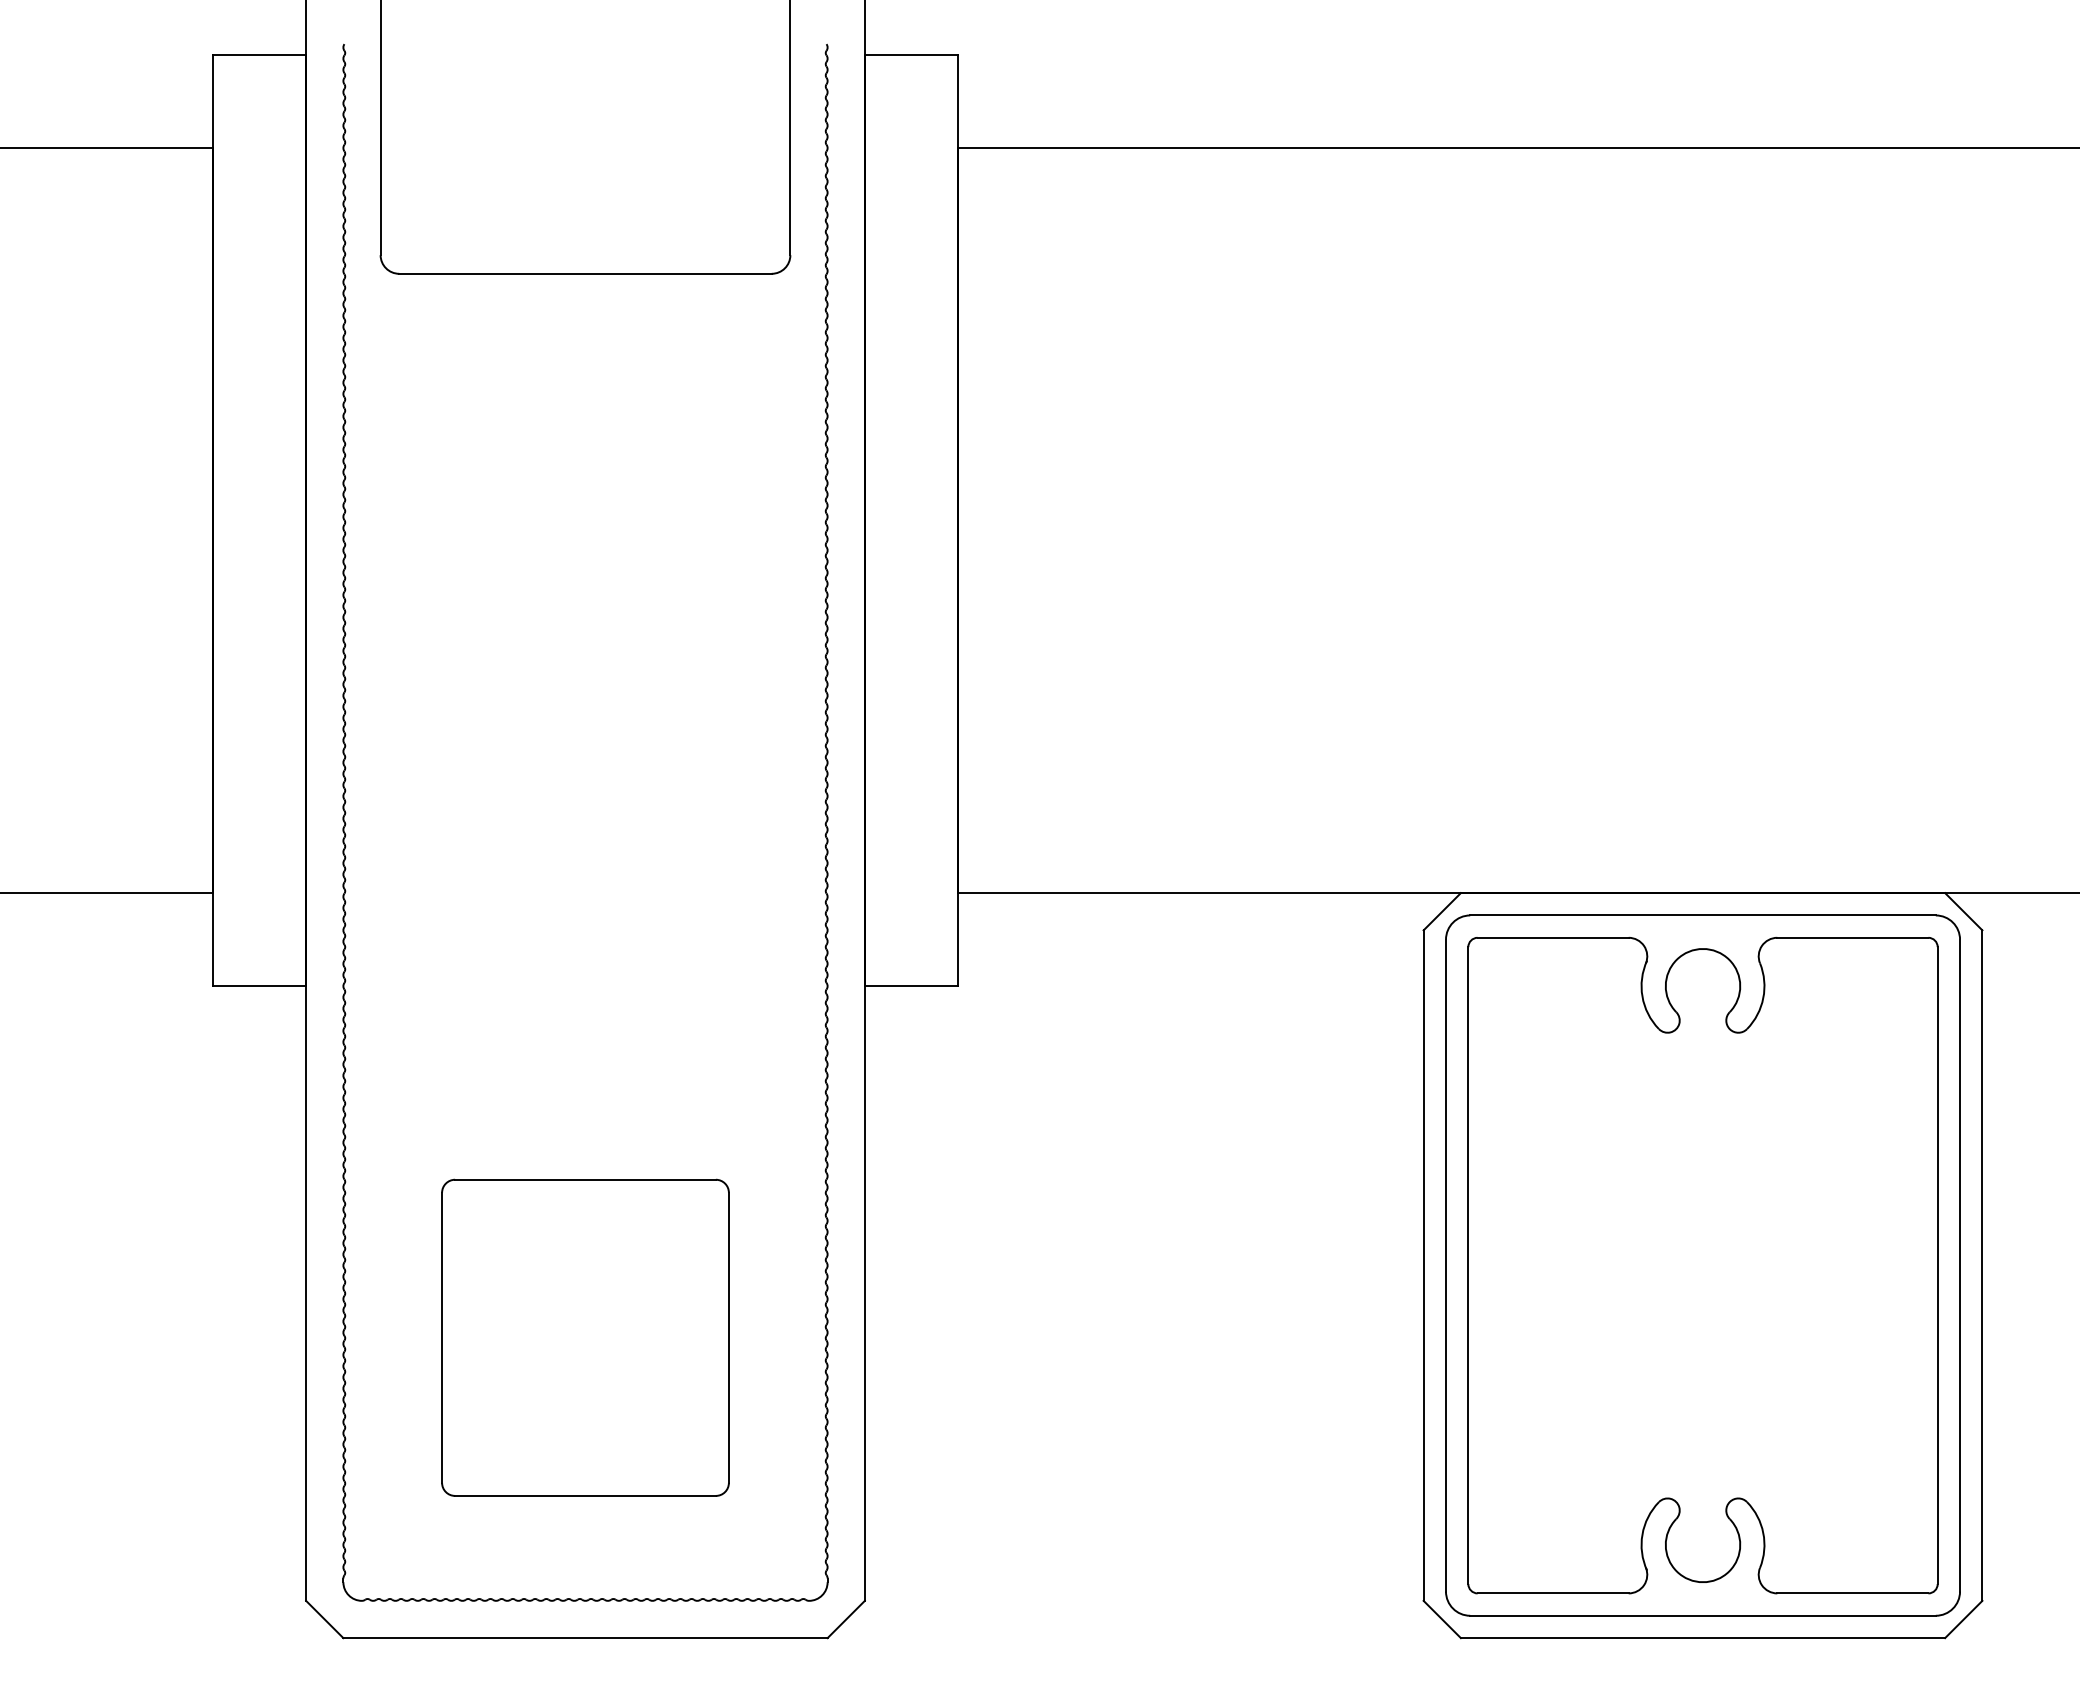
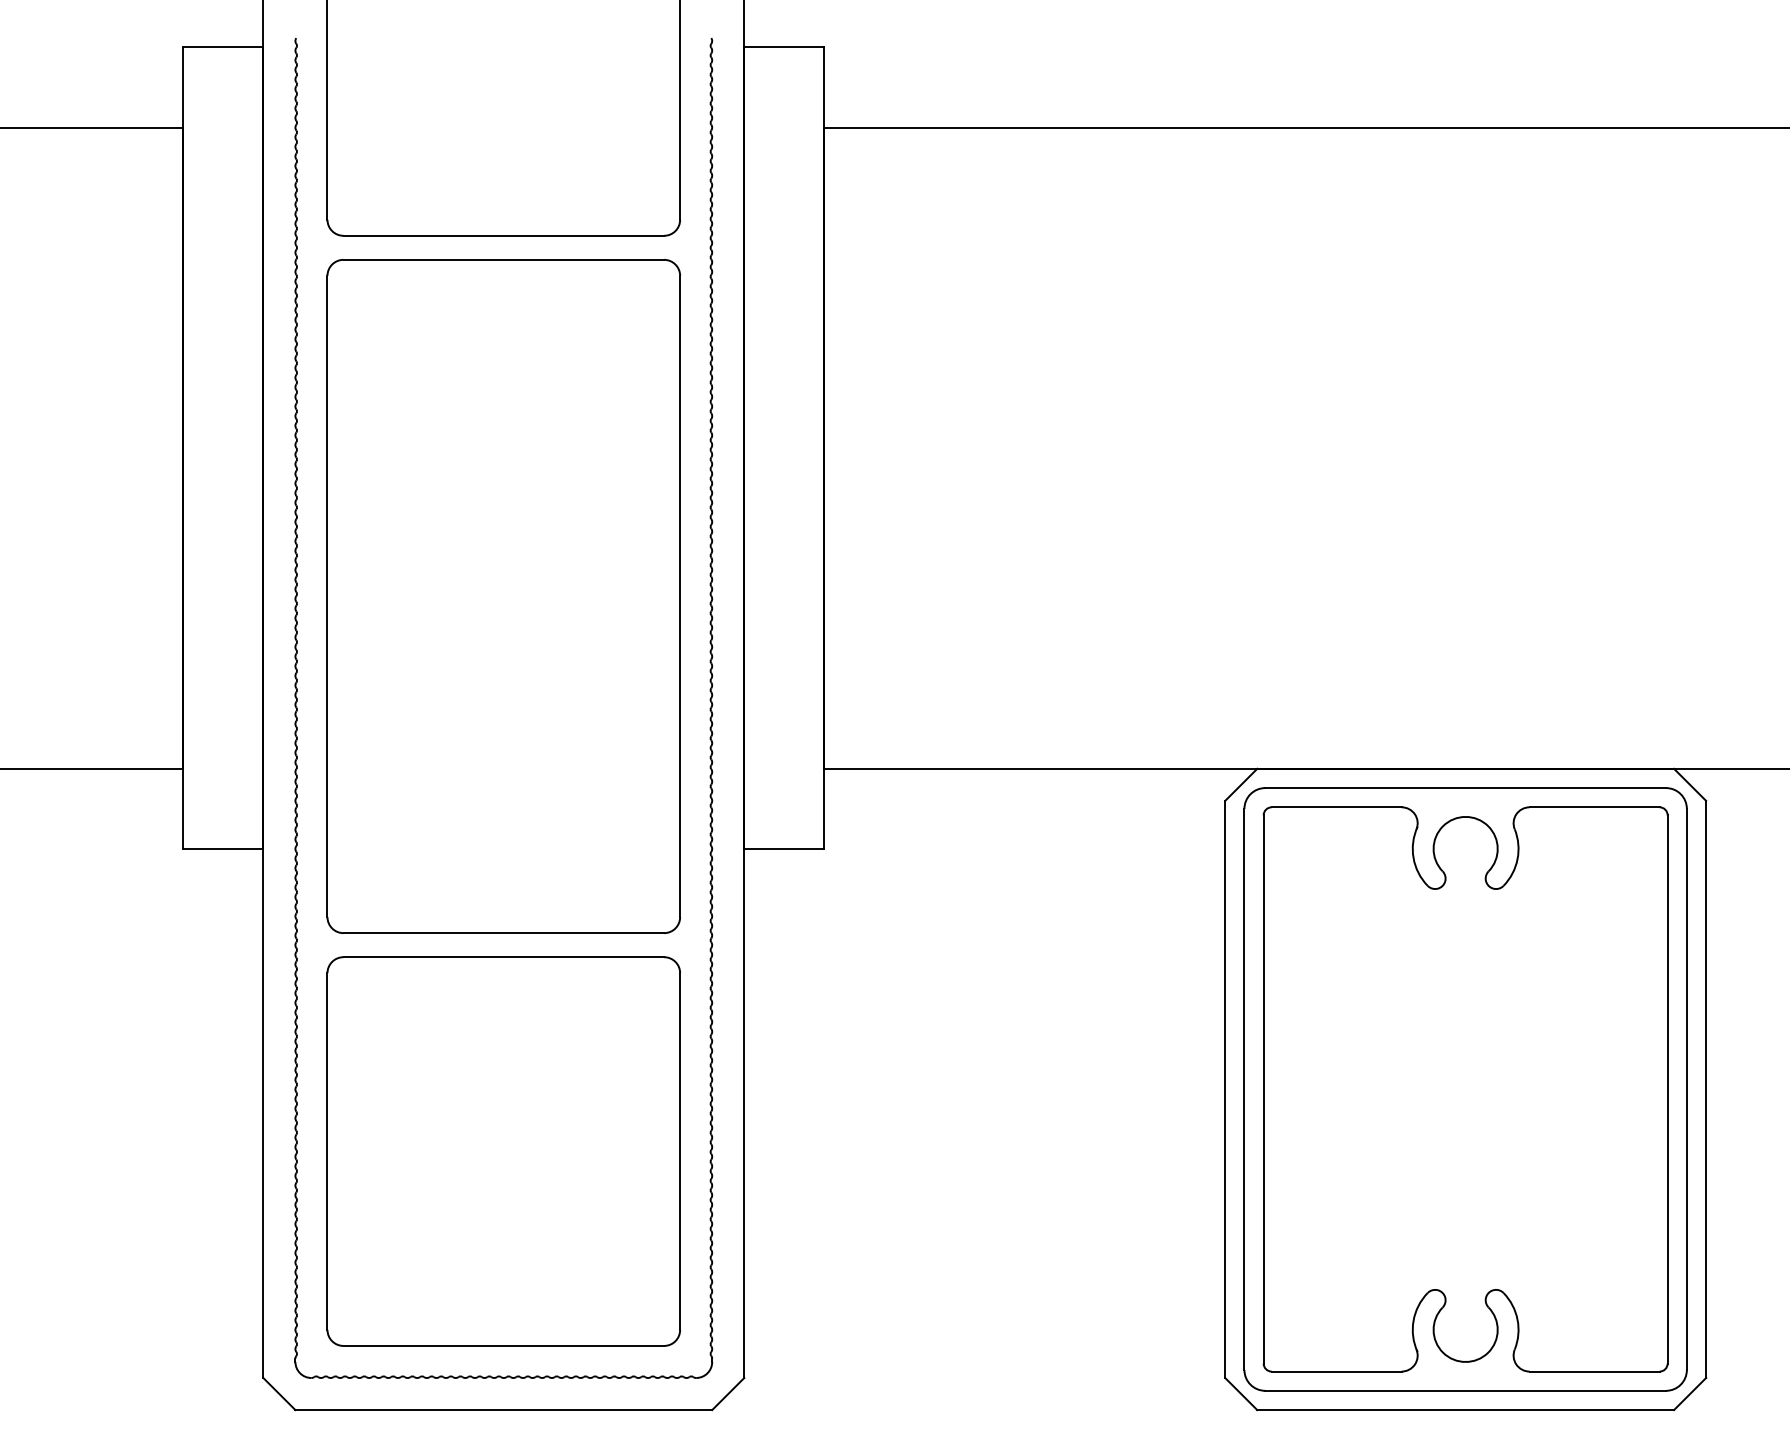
part: (585, 692) -> (503, 596), added
part: (585, 1337) -> (503, 1151), size x1.43

